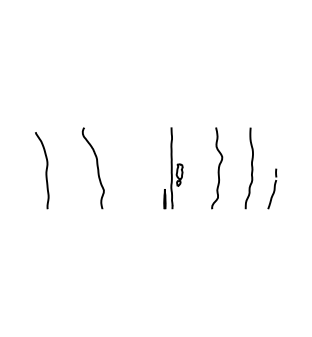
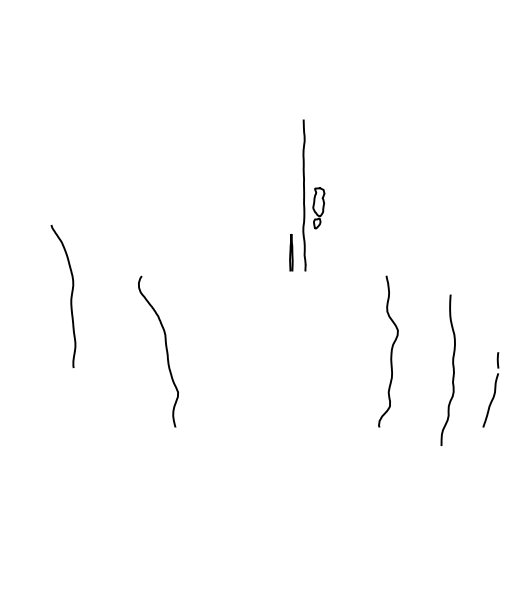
part: (173, 168) -> (307, 195), moved
curve: (251, 168) -> (452, 370), moved
curve: (45, 170) -> (69, 296), moved

